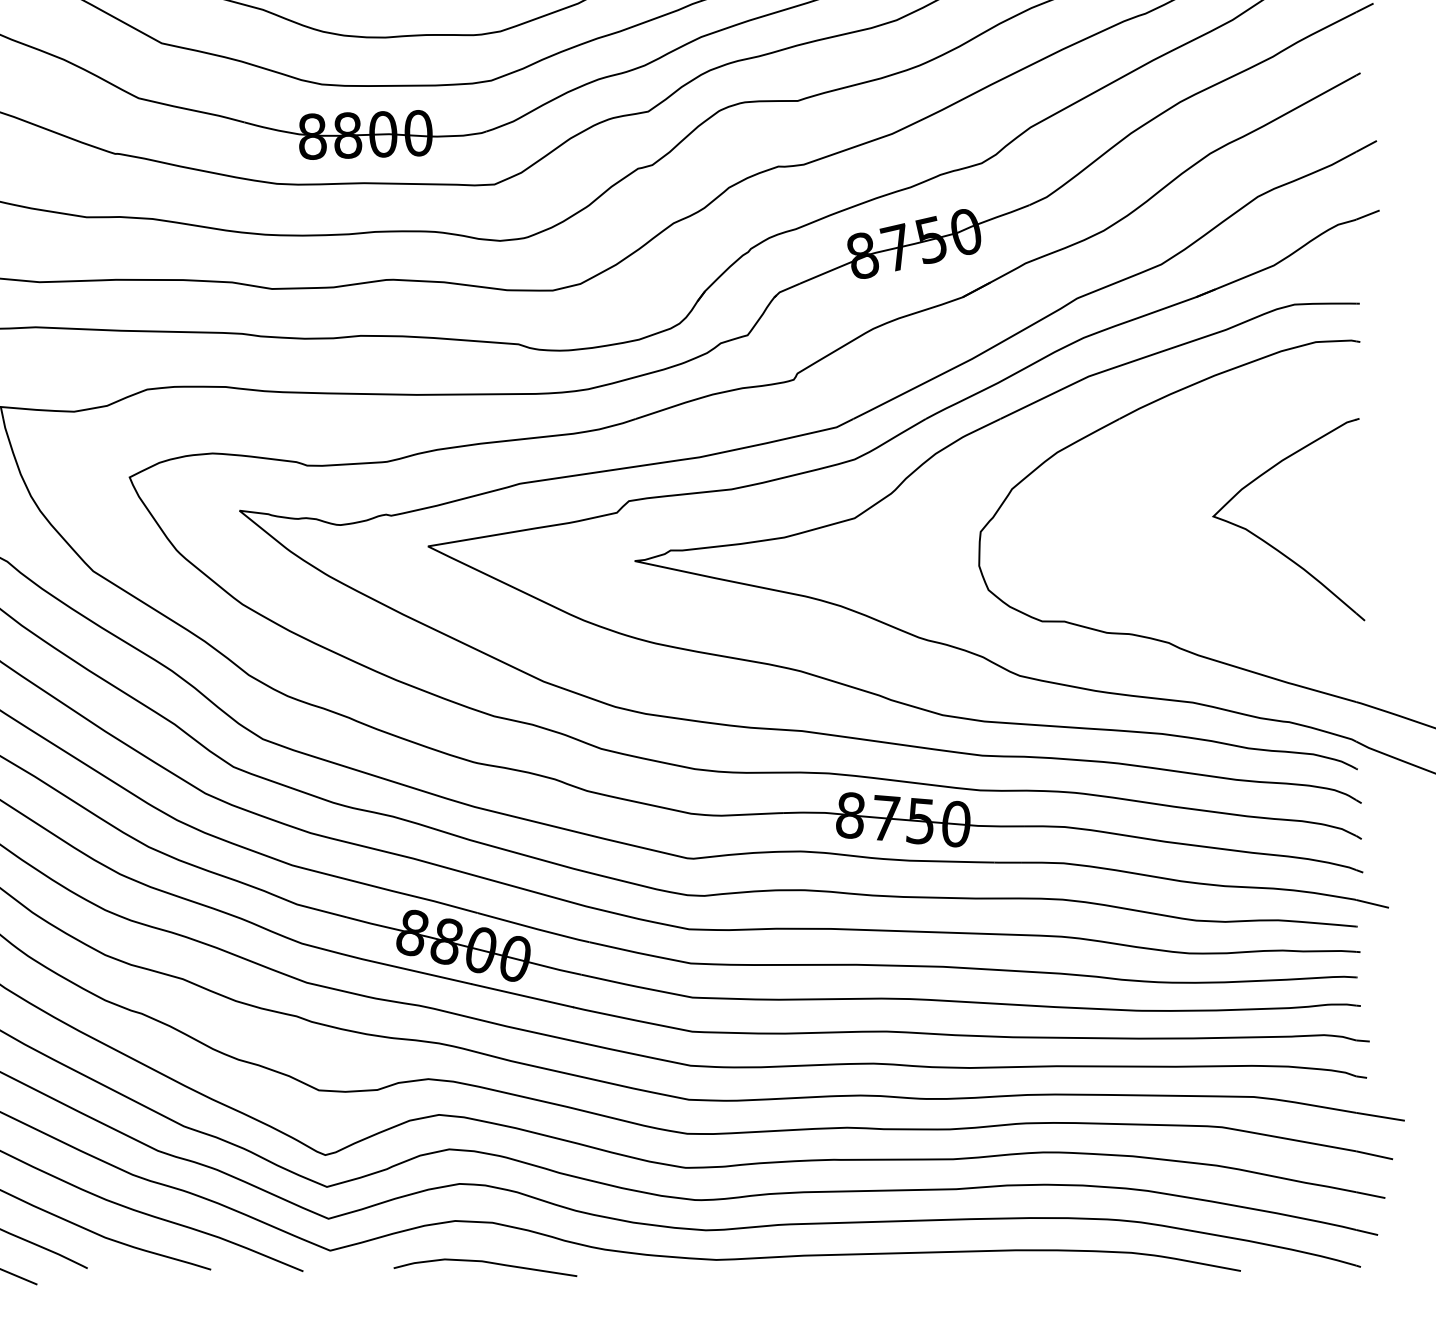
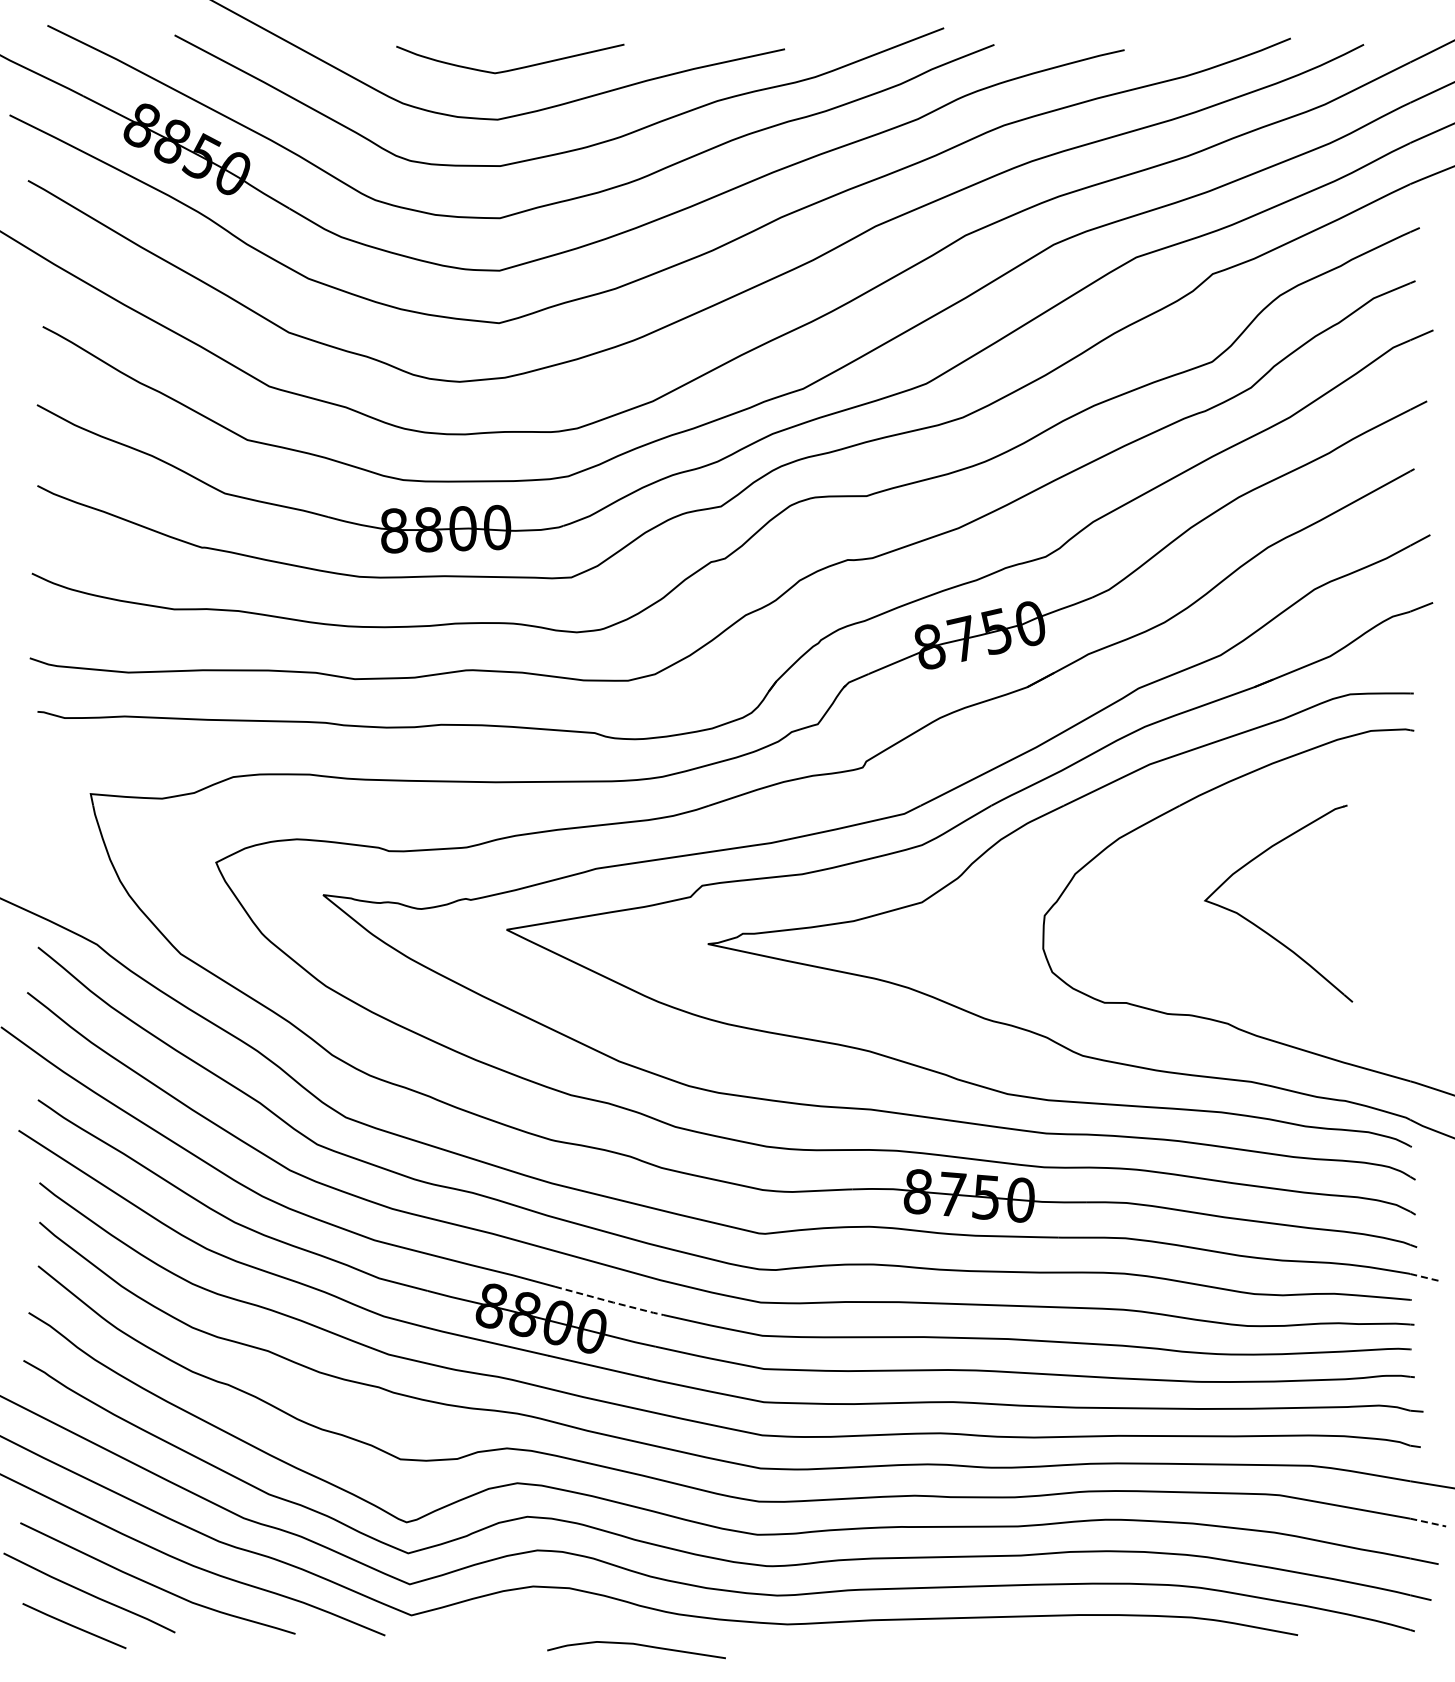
part: (1272, 545) -> (1262, 928), moved
line: (1372, 903) -> (1426, 1277), solid -> dashed
line: (534, 928) -> (610, 1301), solid -> dashed
line: (1374, 1155) -> (1428, 1522), solid -> dashed
curve: (485, 1263) -> (636, 1645), moved

